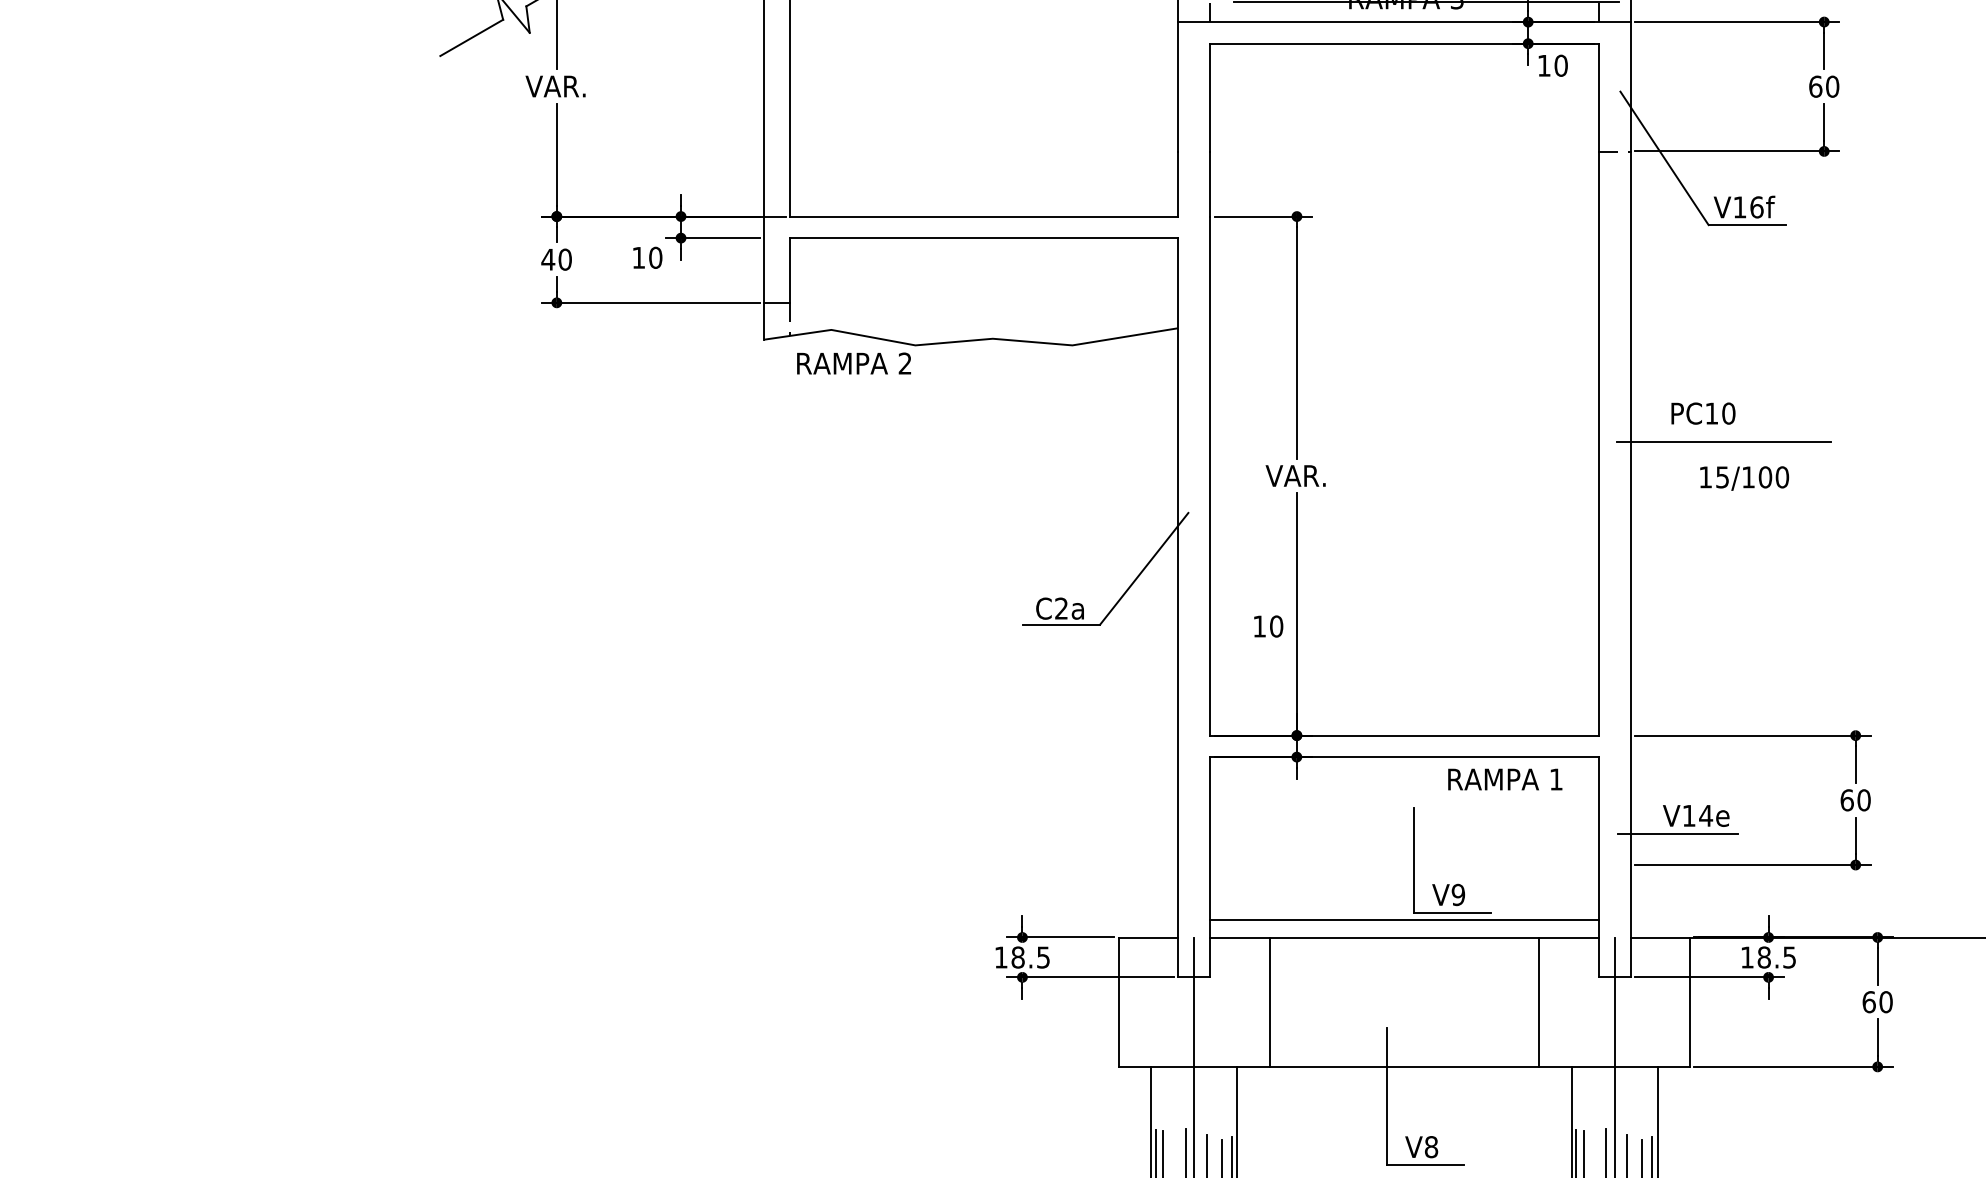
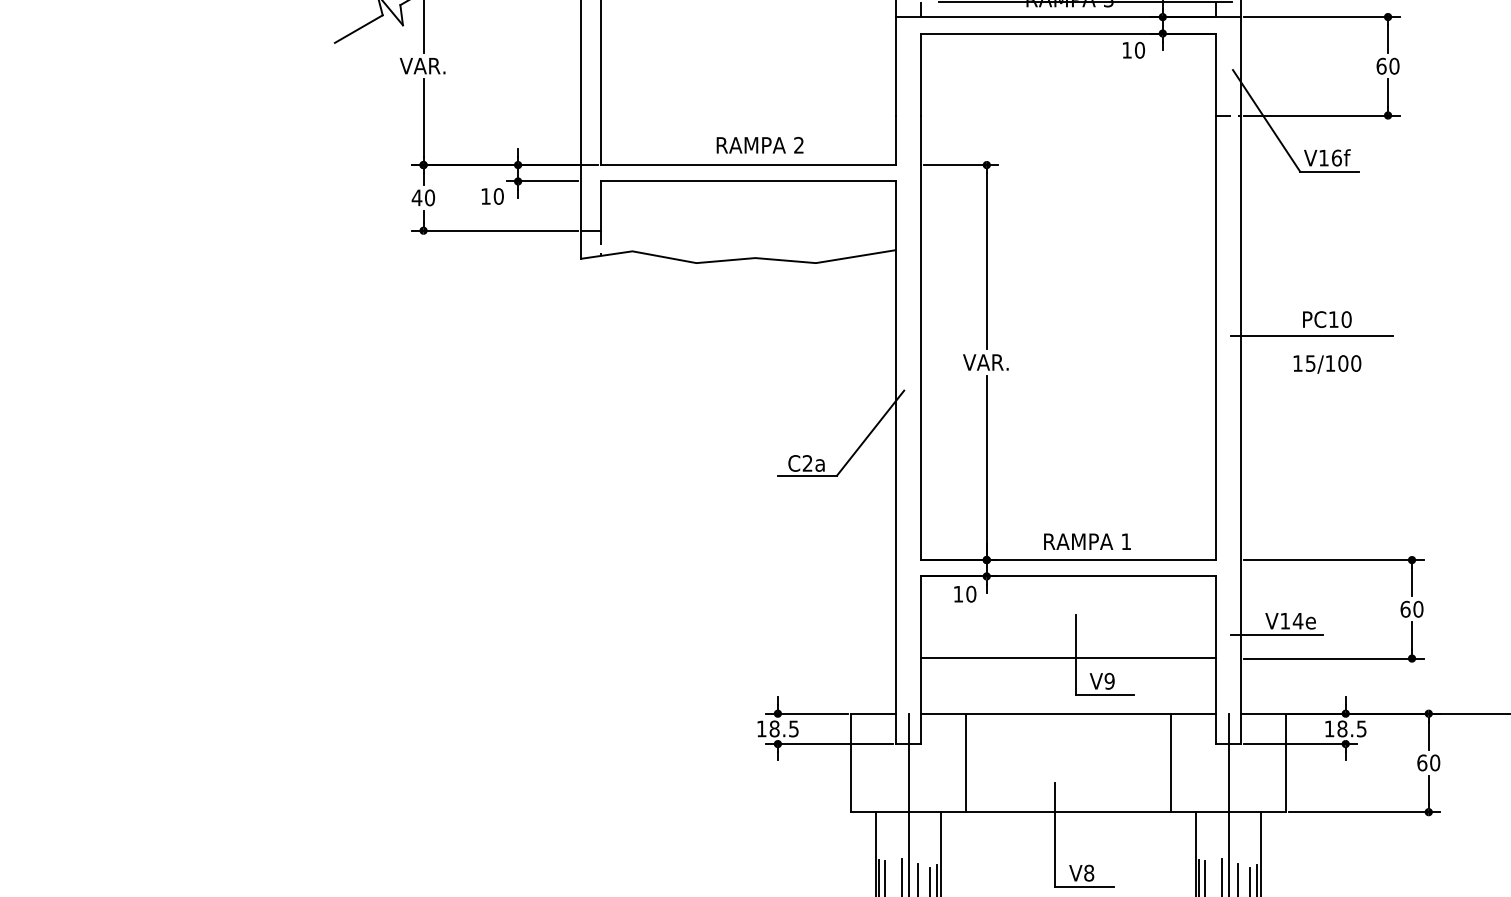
text: (1552, 65) -> (1133, 50), moved
text: (853, 363) -> (759, 145), moved
text: (1703, 413) -> (1327, 319), moved
text: (1268, 626) -> (965, 594), moved
text: (1505, 779) -> (1087, 541), moved
line: (1404, 919) -> (1068, 658), moved

